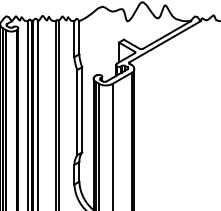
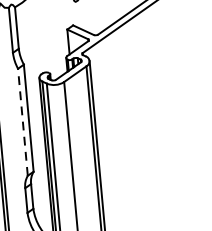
line: (77, 112) -> (23, 122), solid -> dashed

